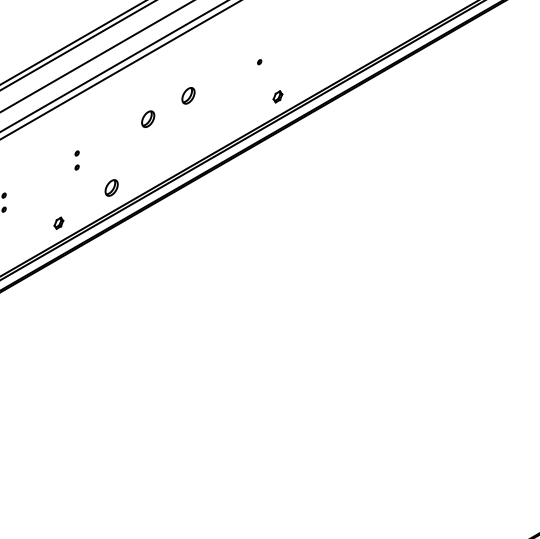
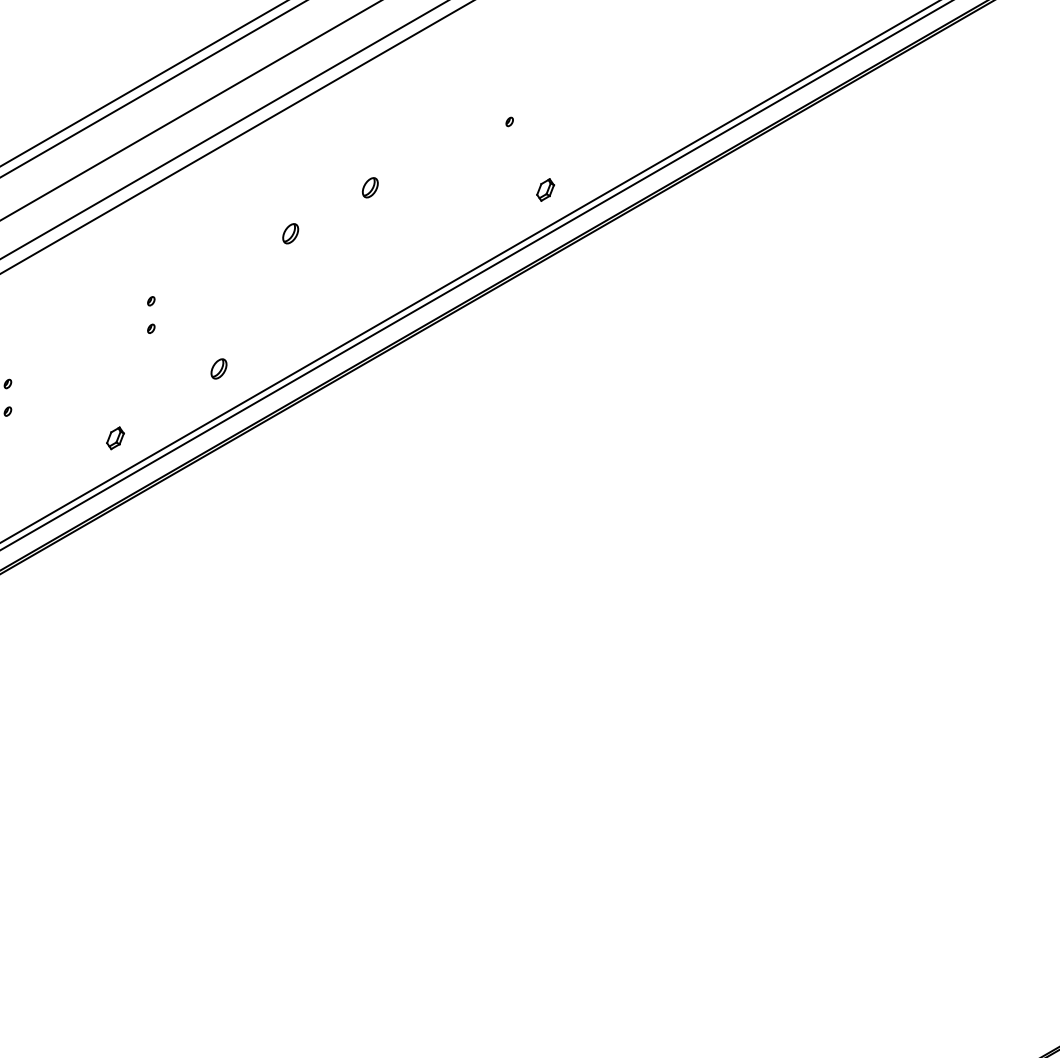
part: (188, 95) -> (369, 187), size x0.62
part: (147, 118) -> (289, 232), size x0.62
part: (111, 187) -> (218, 367), size x0.62

